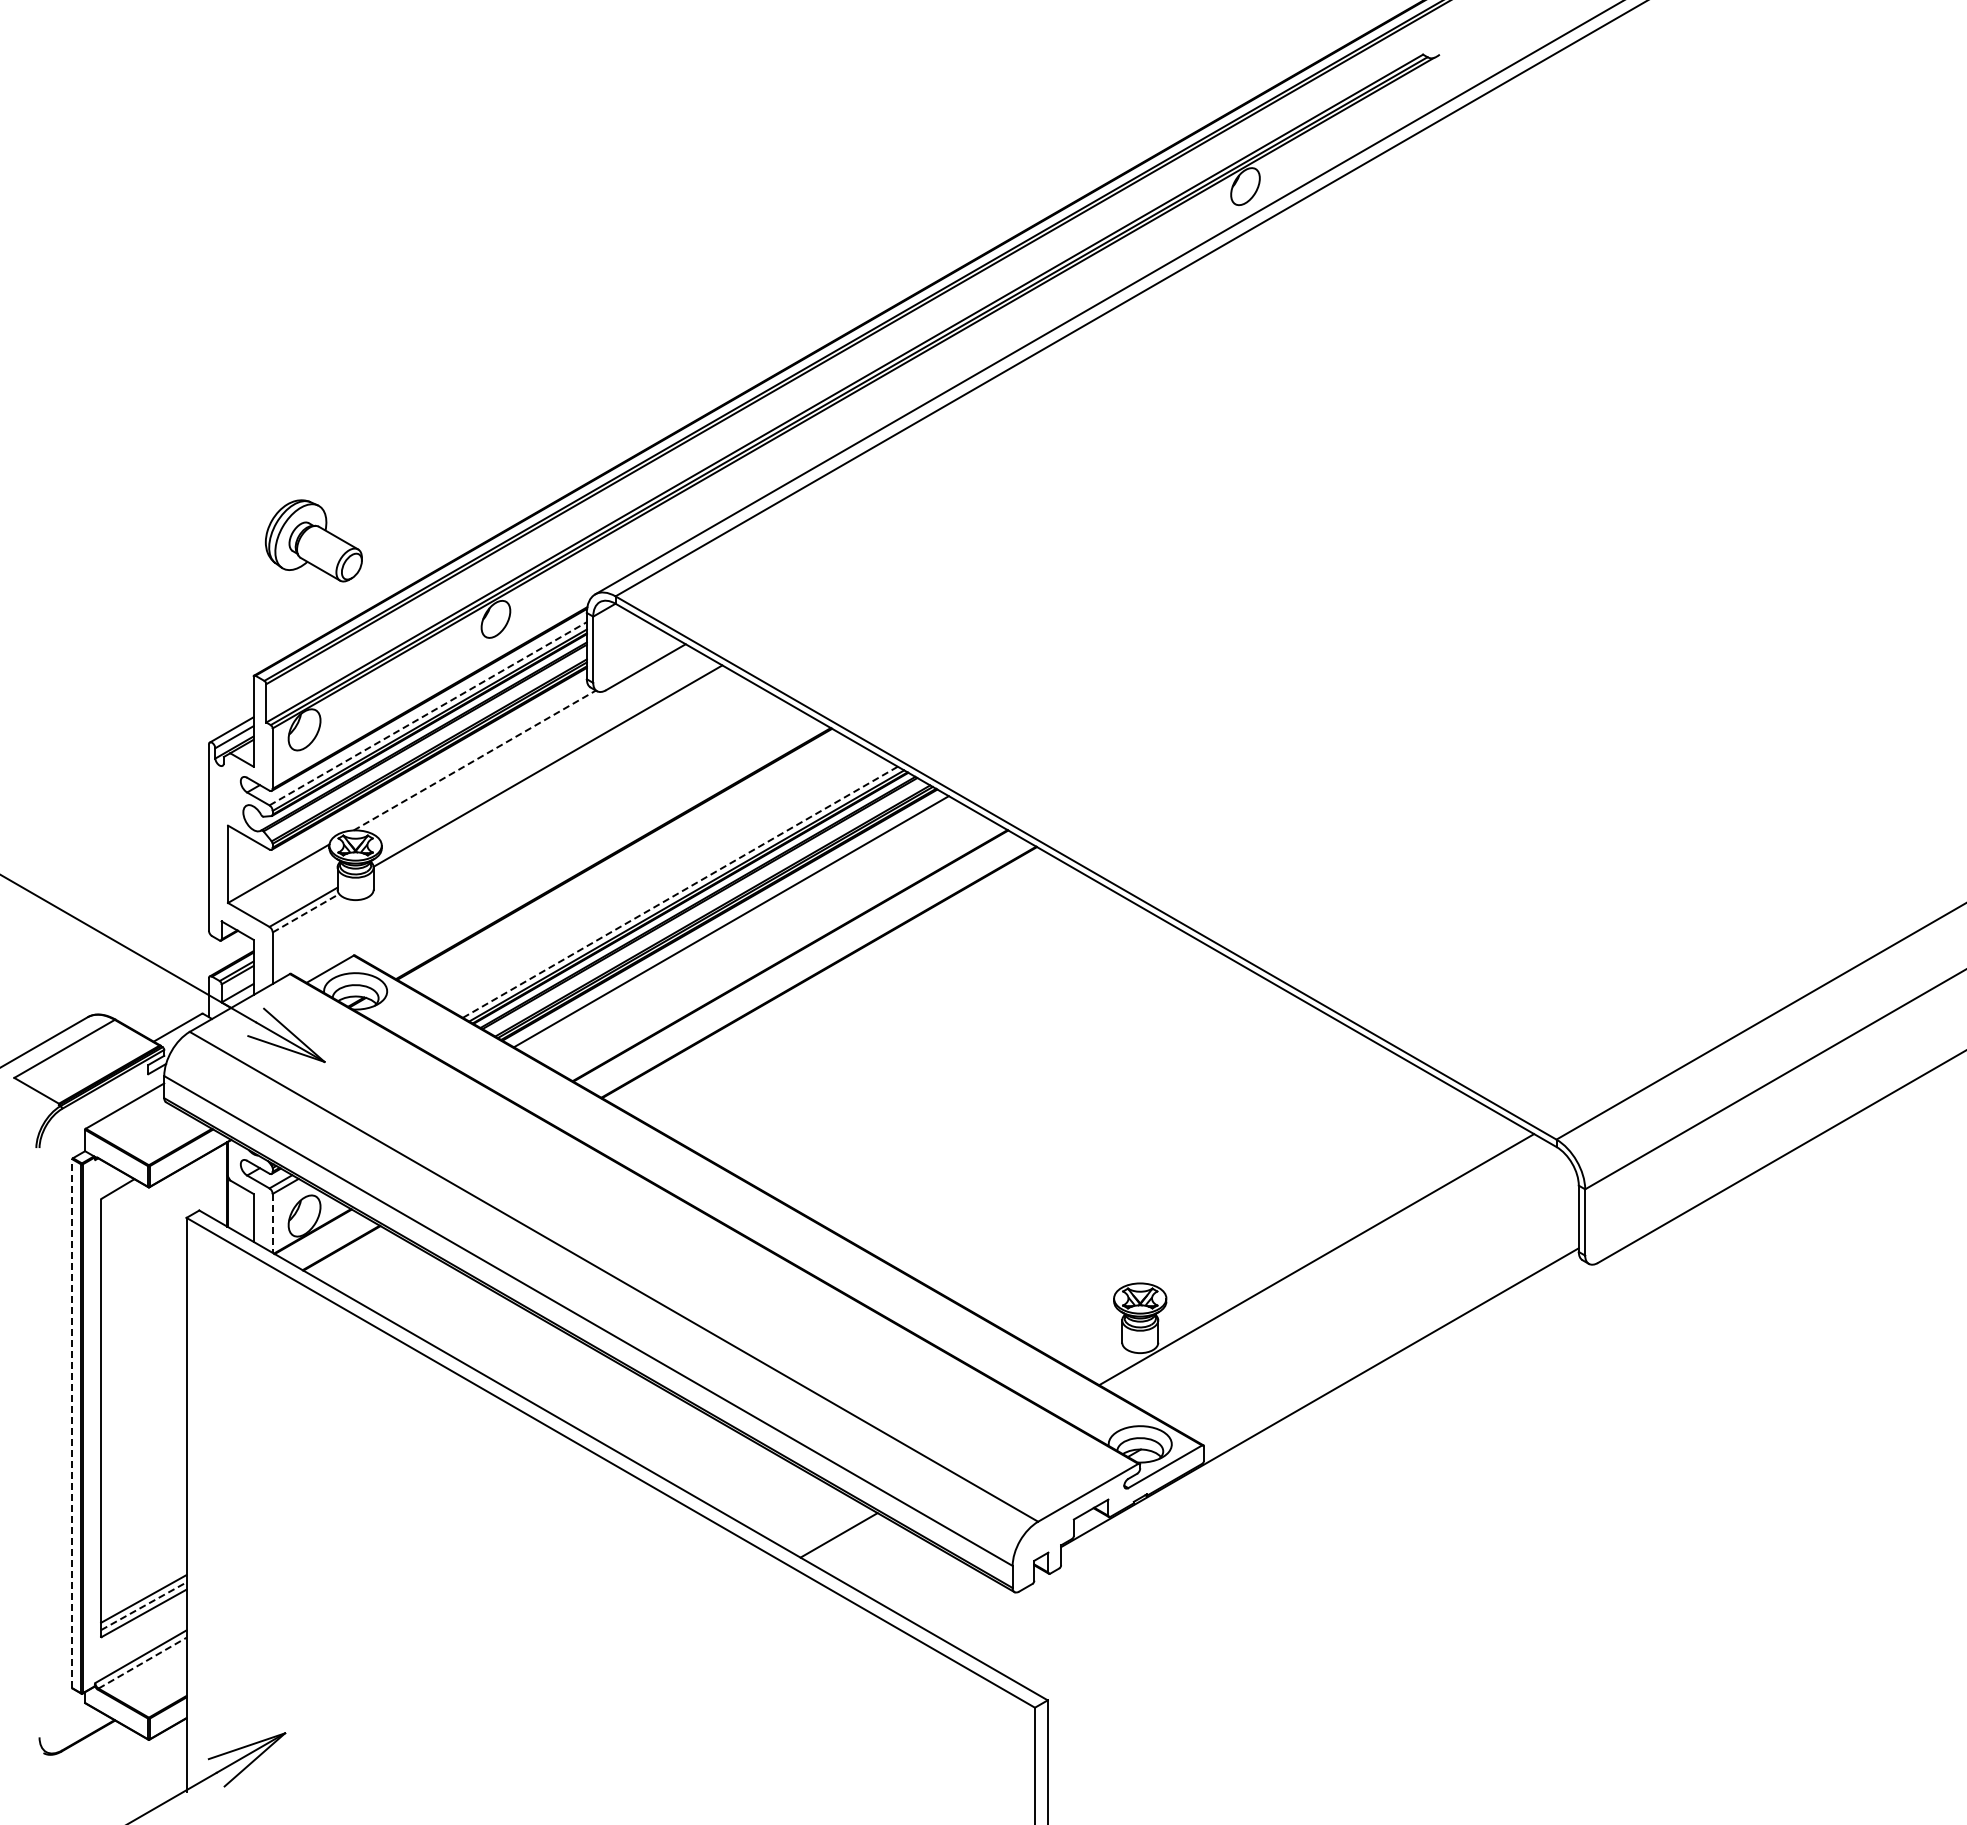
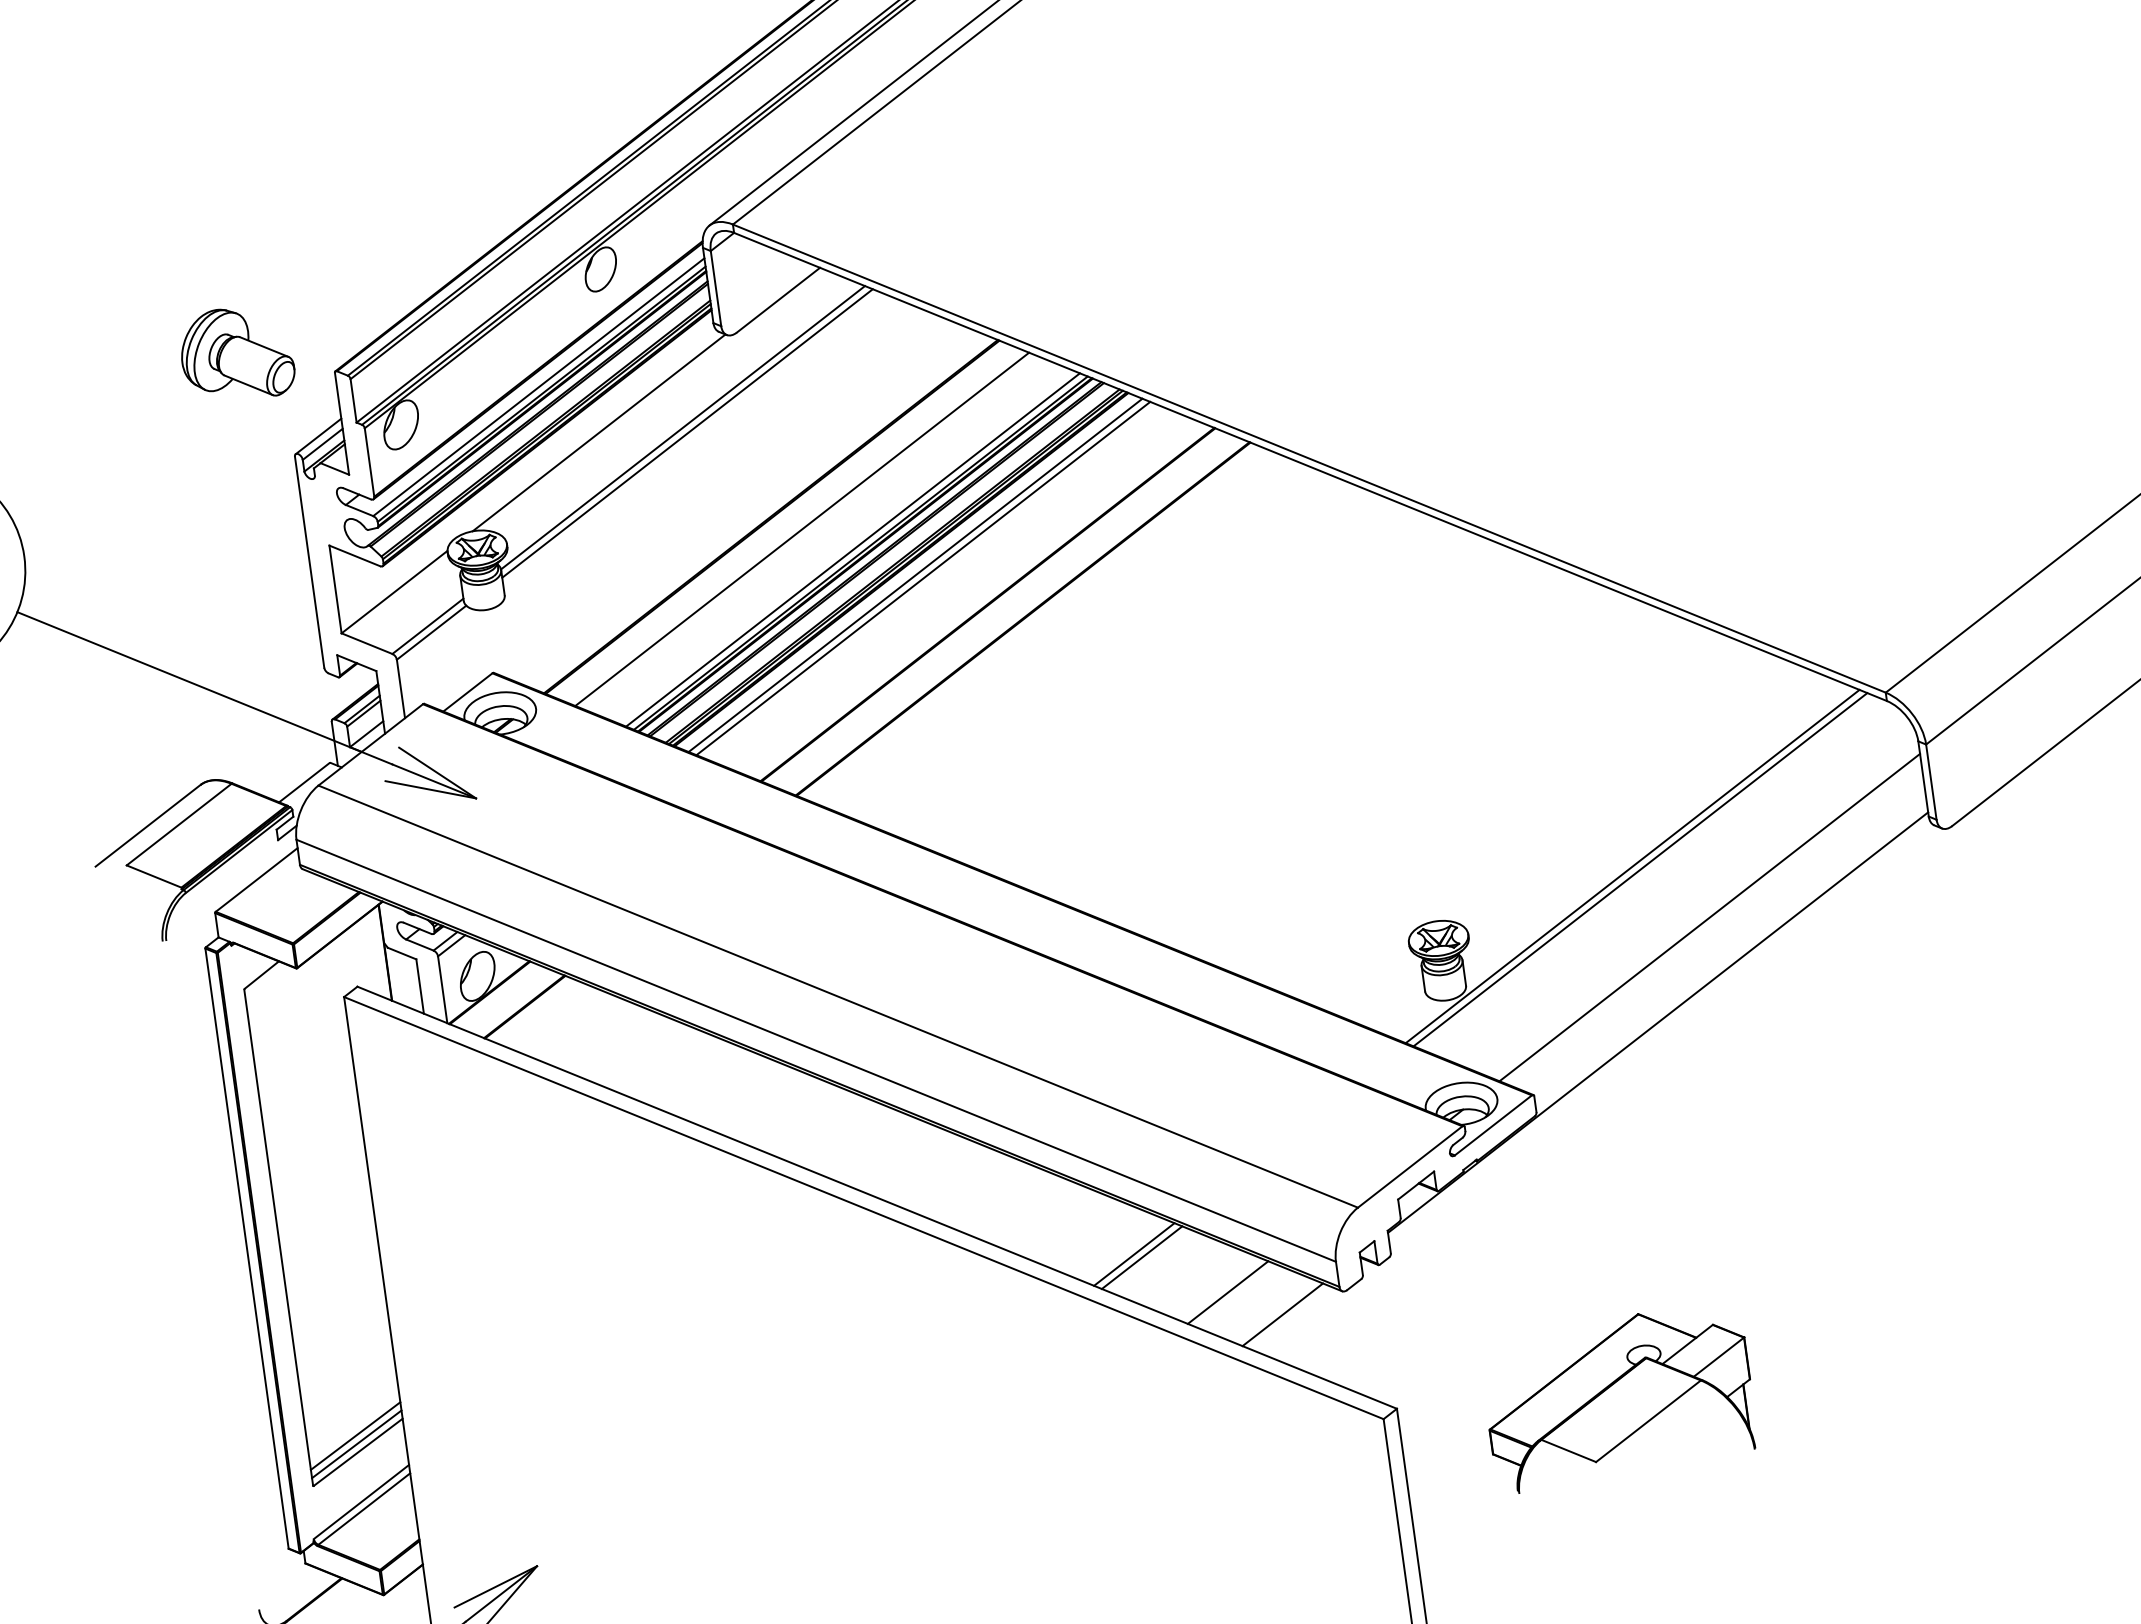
part: (313, 540) -> (236, 353), moved
line: (428, 713) -> (539, 386), dashed -> solid
line: (474, 760) -> (598, 432), dashed -> solid
line: (550, 771) -> (686, 433), added
line: (638, 867) -> (801, 528), added
line: (680, 892) -> (853, 550), dashed -> solid
line: (306, 913) -> (432, 632), dashed -> solid
line: (737, 924) -> (922, 577), added
line: (272, 1223) -> (442, 989), dashed -> solid
line: (1322, 1262) -> (1639, 868), added
line: (1376, 1312) -> (1708, 917), added
line: (72, 1423) -> (247, 1248), dashed -> solid
line: (845, 1538) -> (1142, 1257), added
line: (915, 1579) -> (1227, 1292), added
line: (959, 1605) -> (1281, 1315), added
line: (143, 1606) -> (356, 1444), dashed -> solid
line: (142, 1663) -> (364, 1509), dashed -> solid
part: (1240, 1717) -> (1618, 1397), added

